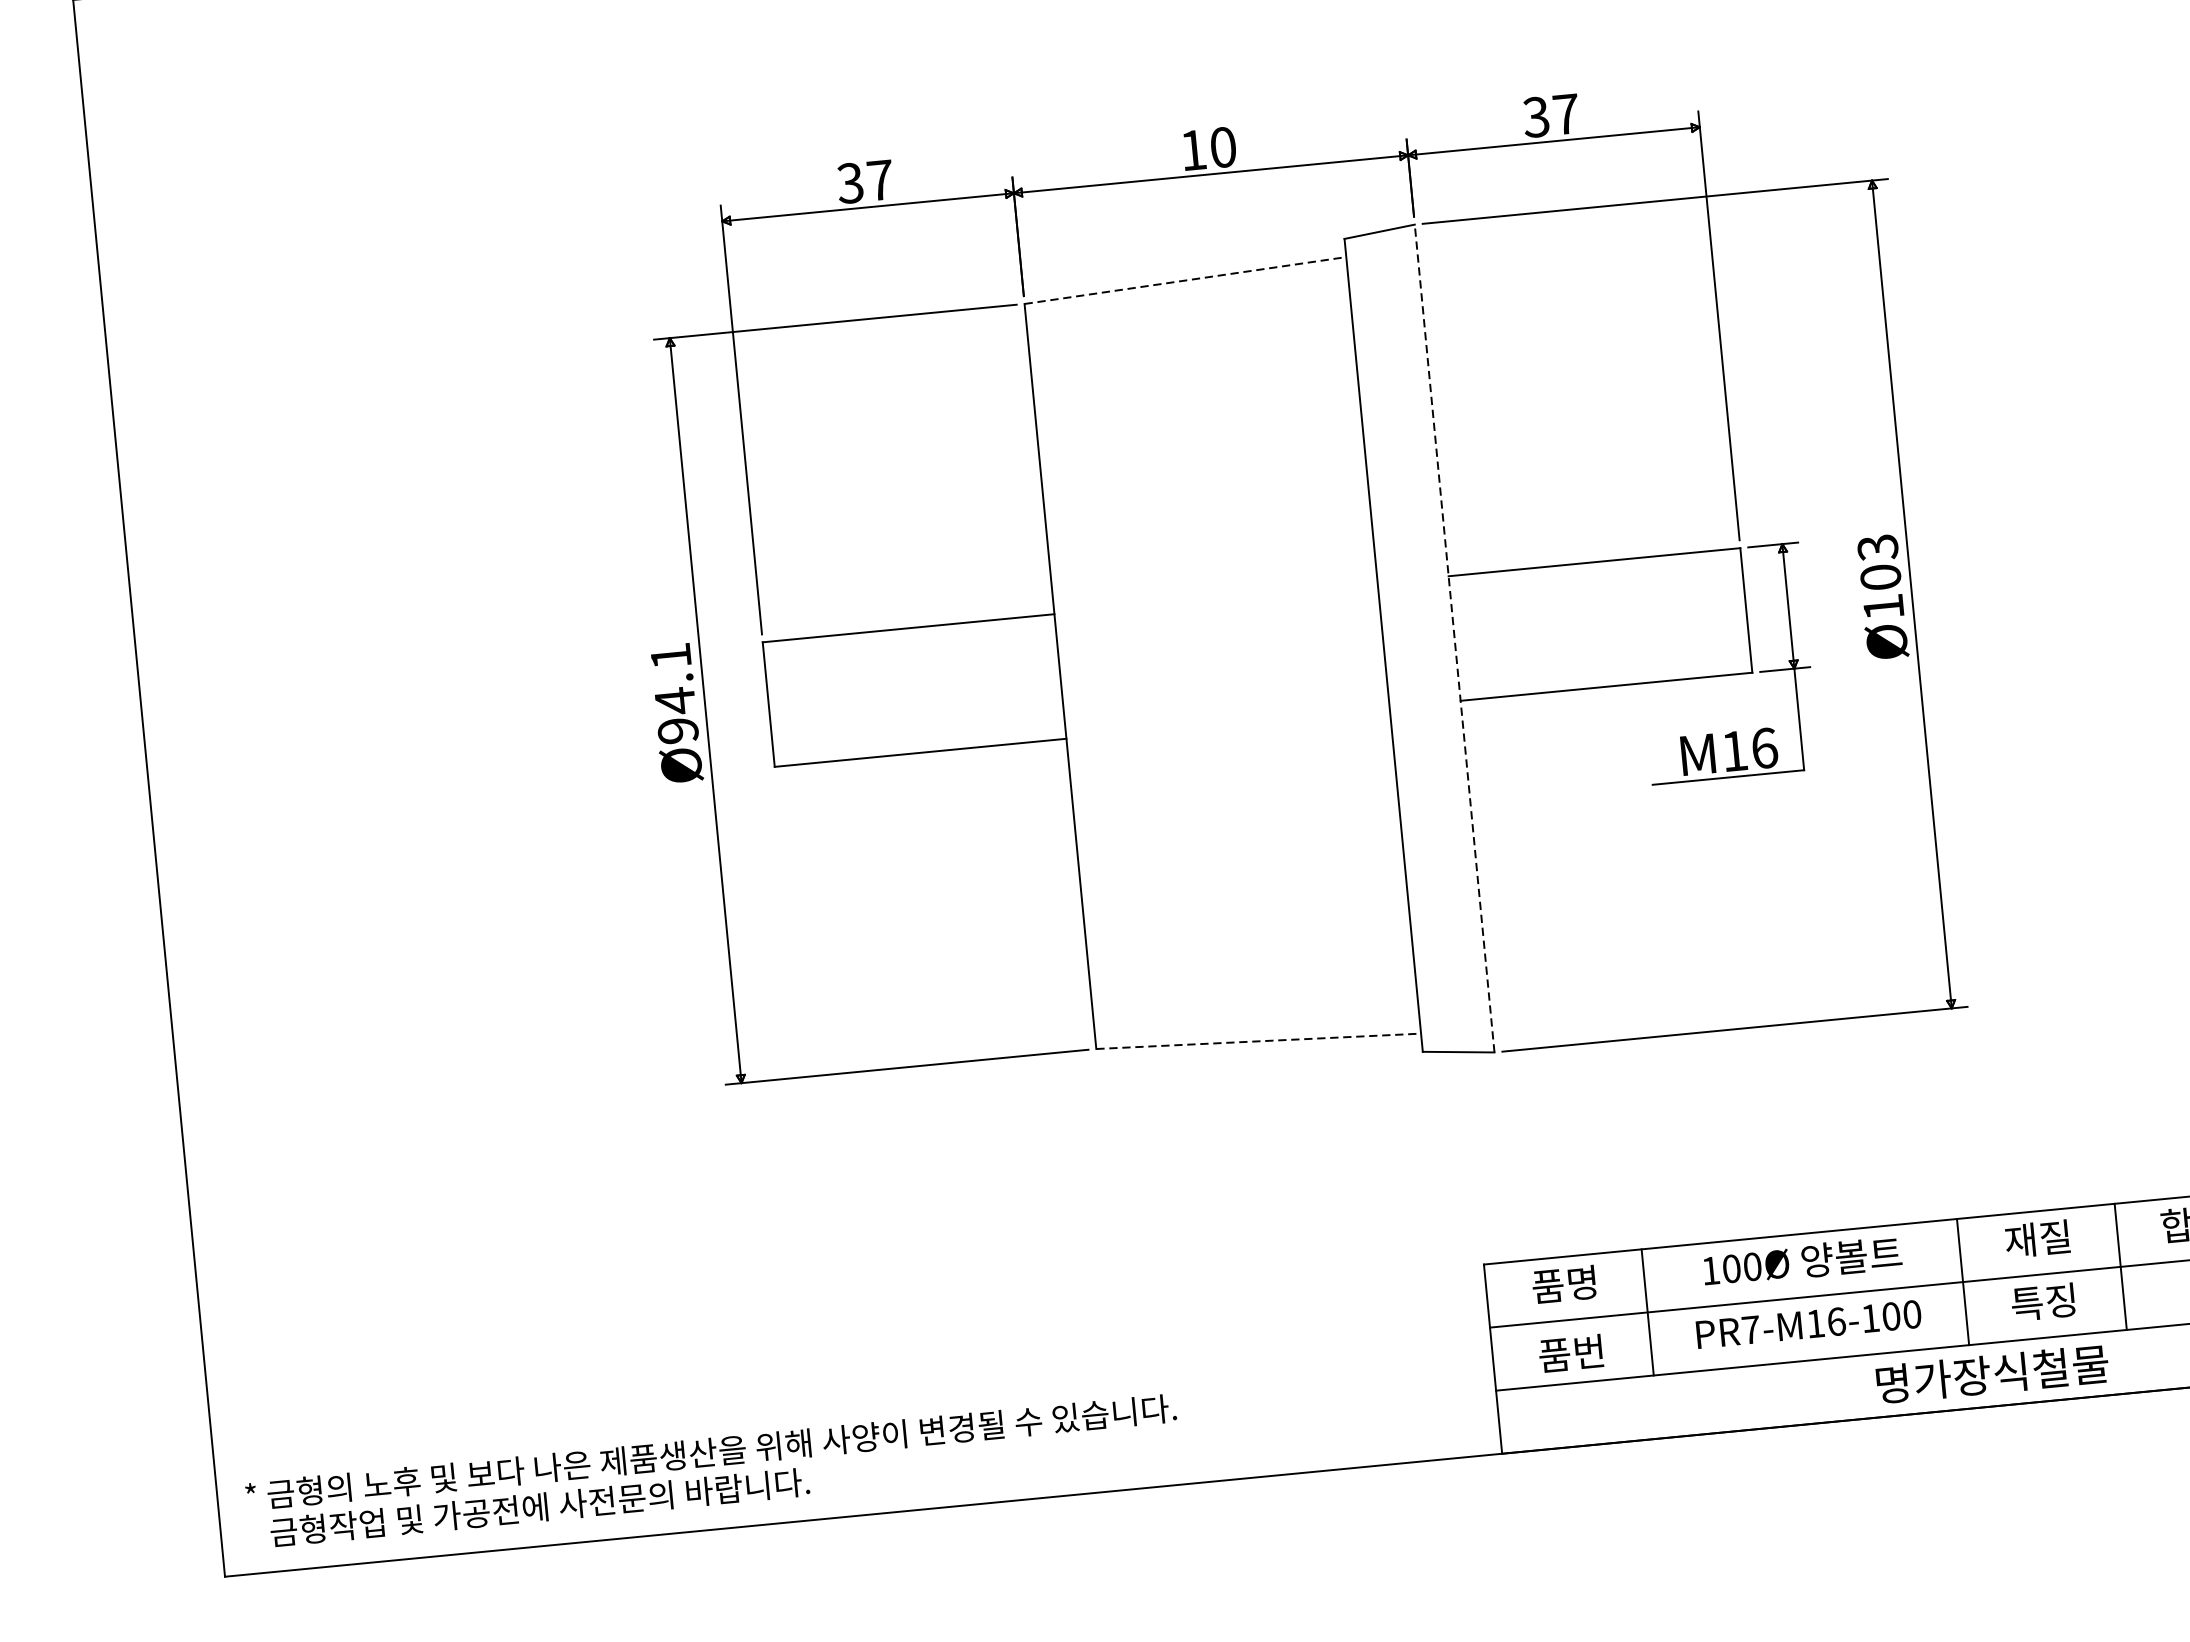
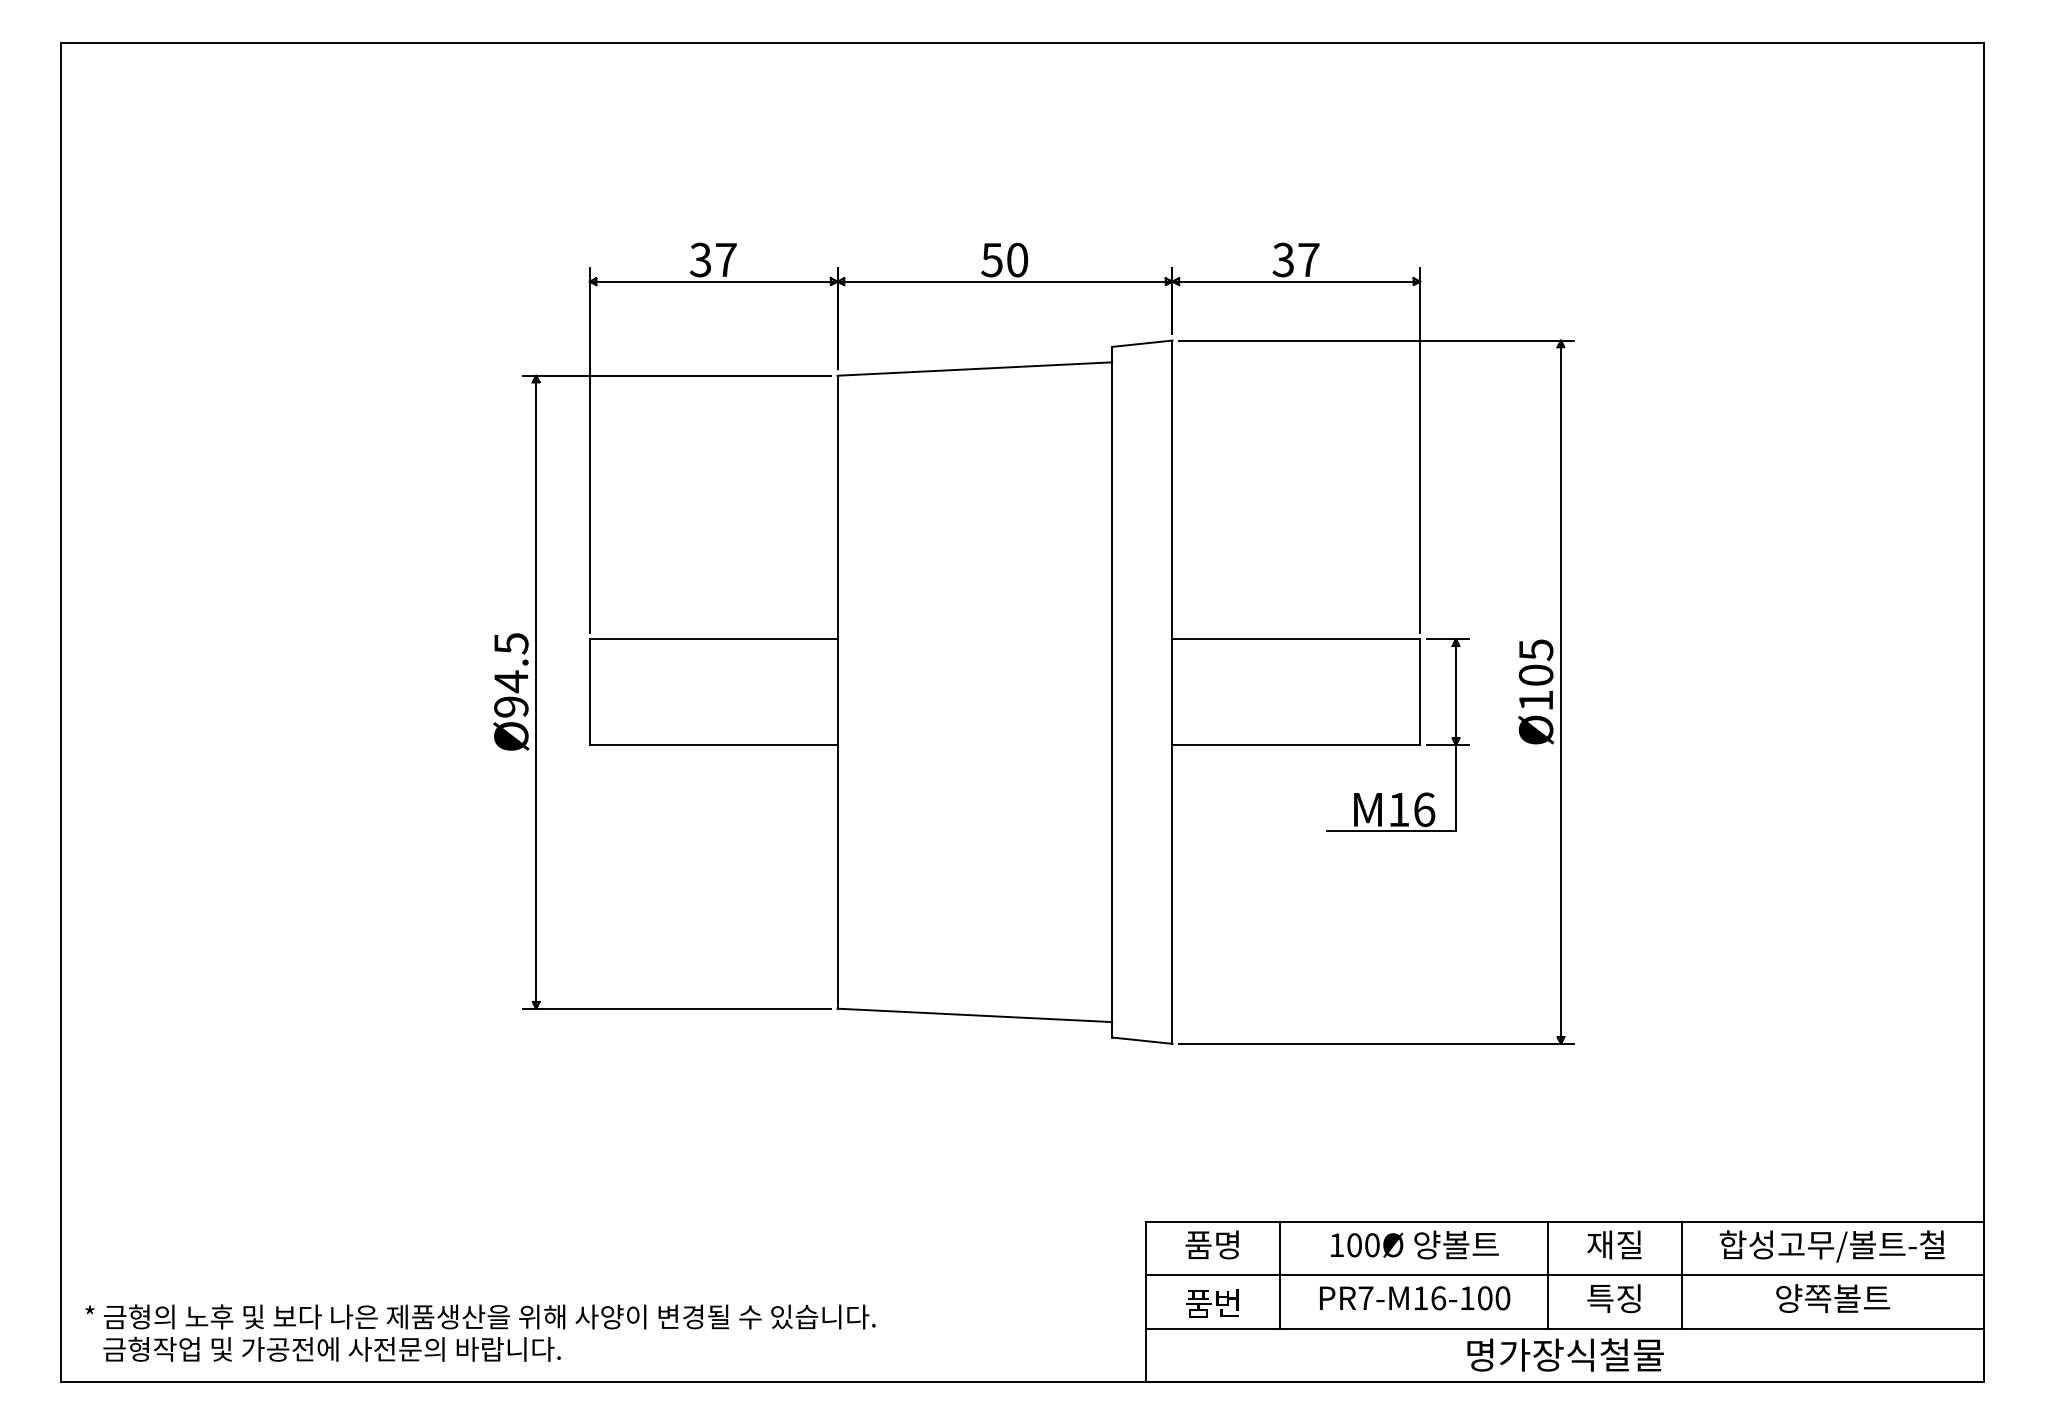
text: (1192, 150) -> (991, 260), 10 -> 50
line: (1186, 281) -> (975, 369), dashed -> solid
text: (1877, 547) -> (1535, 649), Ø103 -> Ø105
line: (1454, 638) -> (1172, 692), dashed -> solid
text: (671, 656) -> (511, 643), Ø94.1 -> Ø94.5
line: (1259, 1041) -> (975, 1015), dashed -> solid

